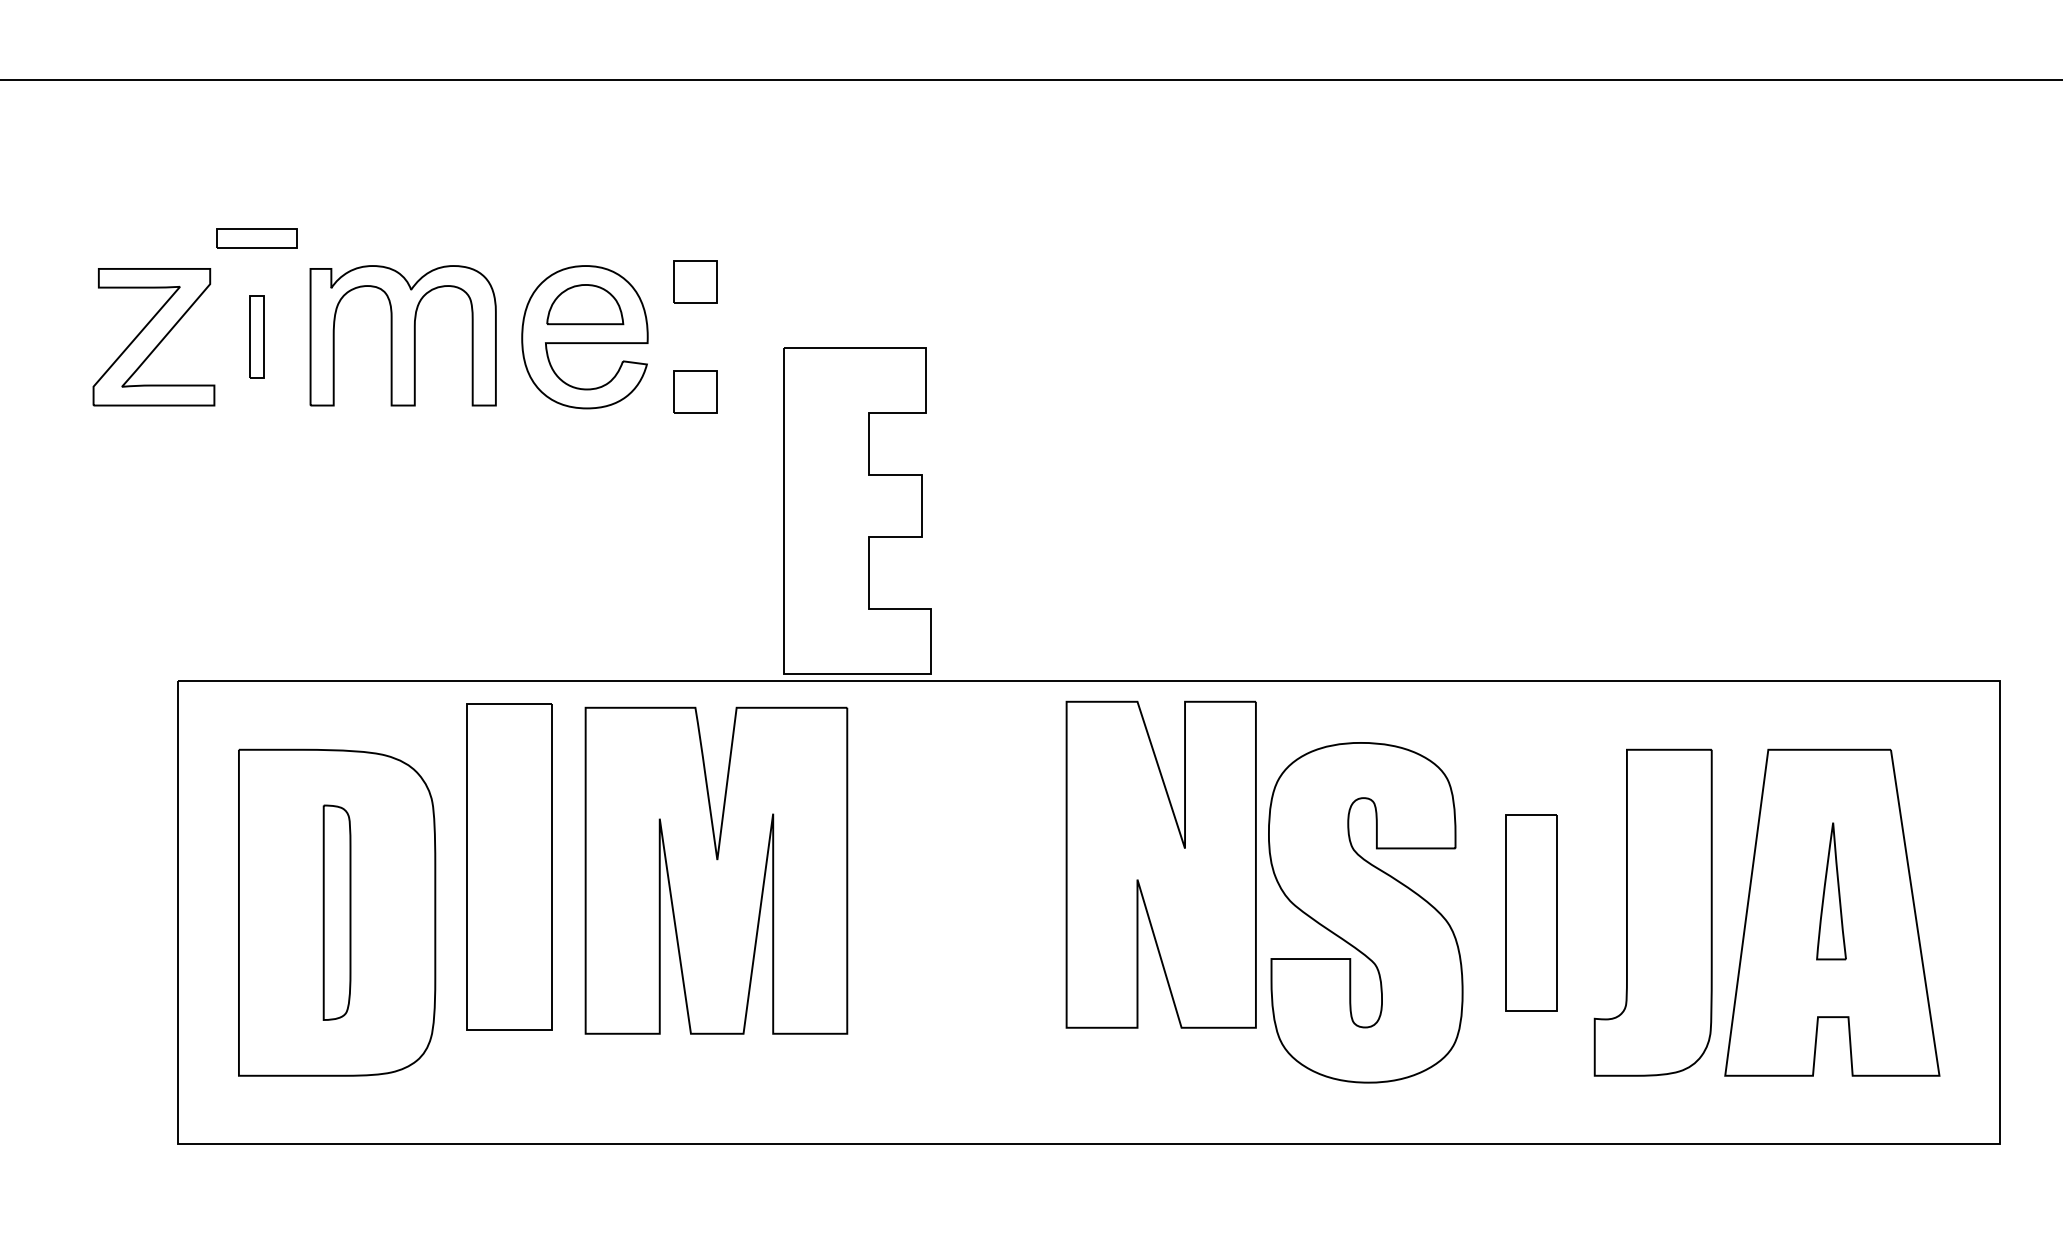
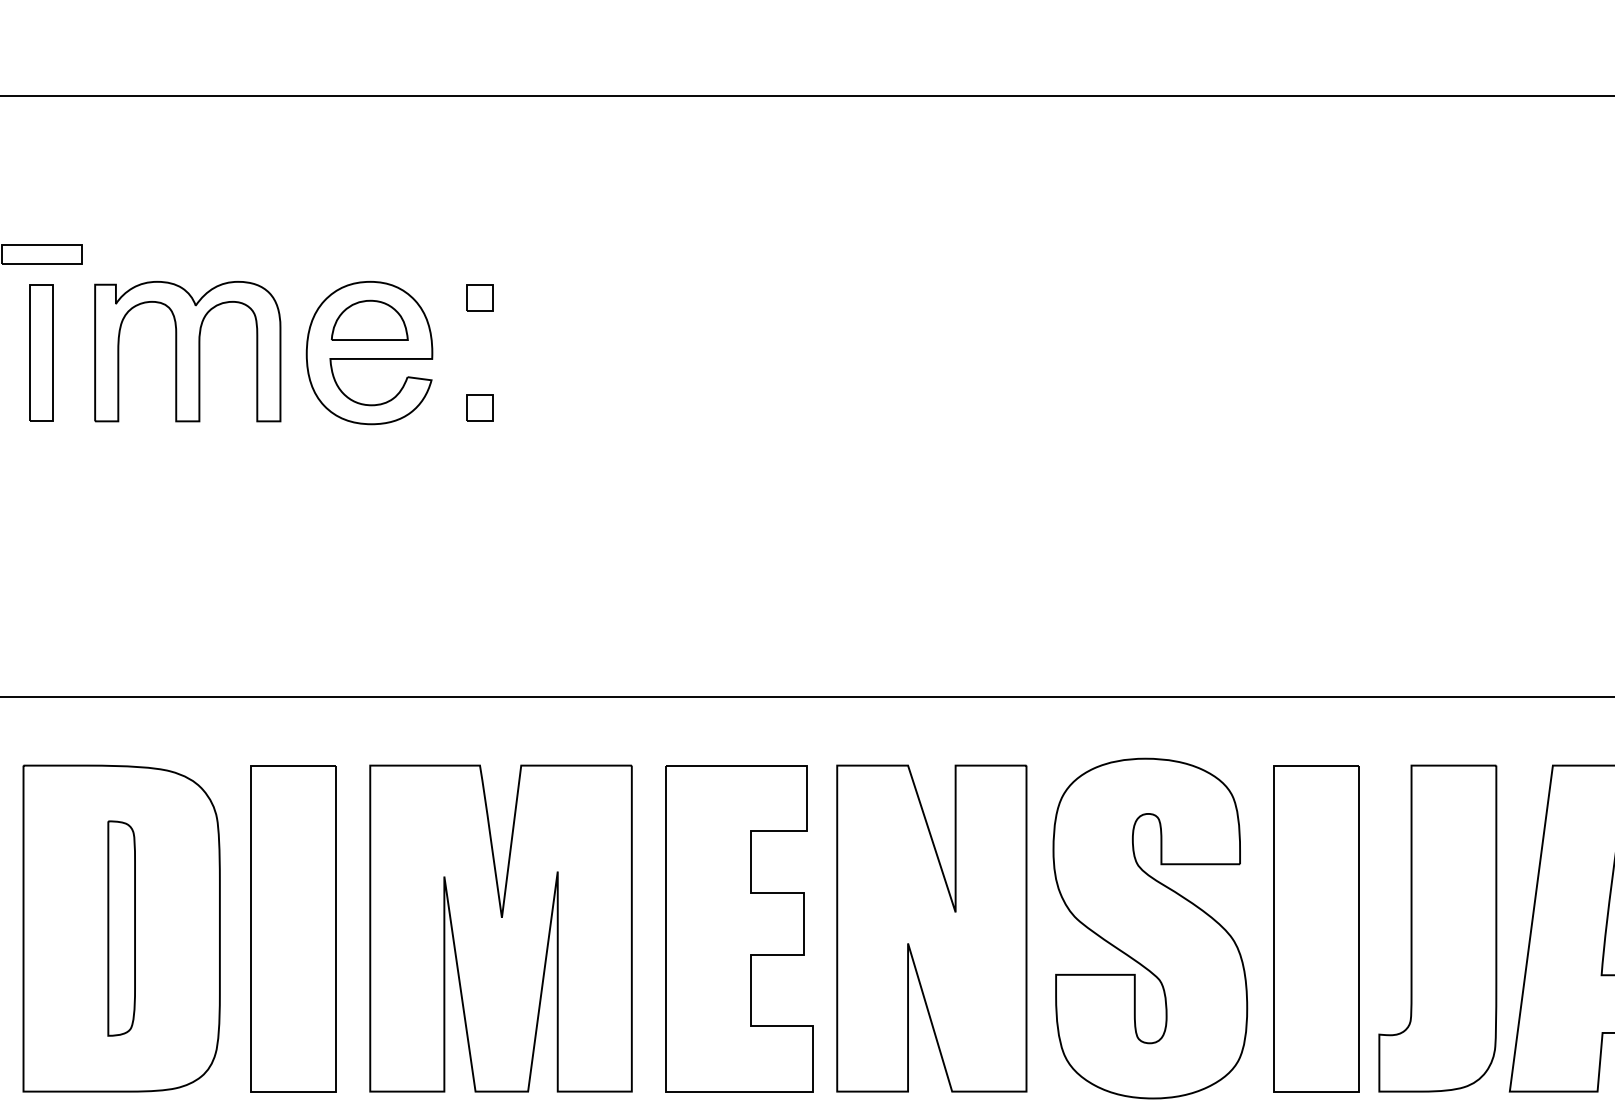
part: (695, 281) -> (480, 297), size x0.62
part: (257, 337) -> (42, 353), size x1.67
part: (695, 392) -> (480, 408), size x0.62
part: (857, 510) -> (739, 928), moved
part: (1160, 864) -> (931, 928), moved
part: (509, 866) -> (294, 928), moved
part: (716, 870) -> (501, 928), moved
part: (1531, 912) -> (1316, 928), size x1.67

